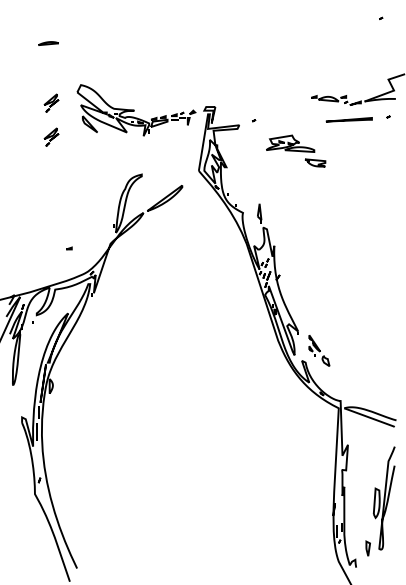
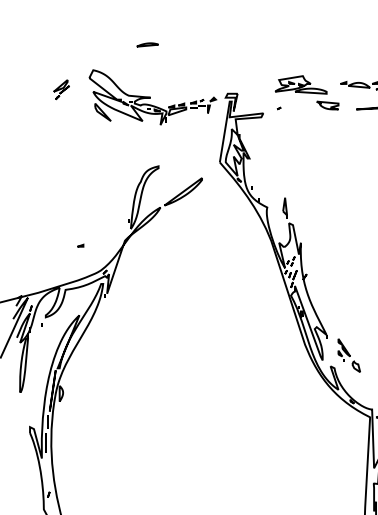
part: (48, 43) -> (147, 44), moved
part: (51, 136) -> (61, 125), removed
part: (296, 150) -> (307, 92), moved

